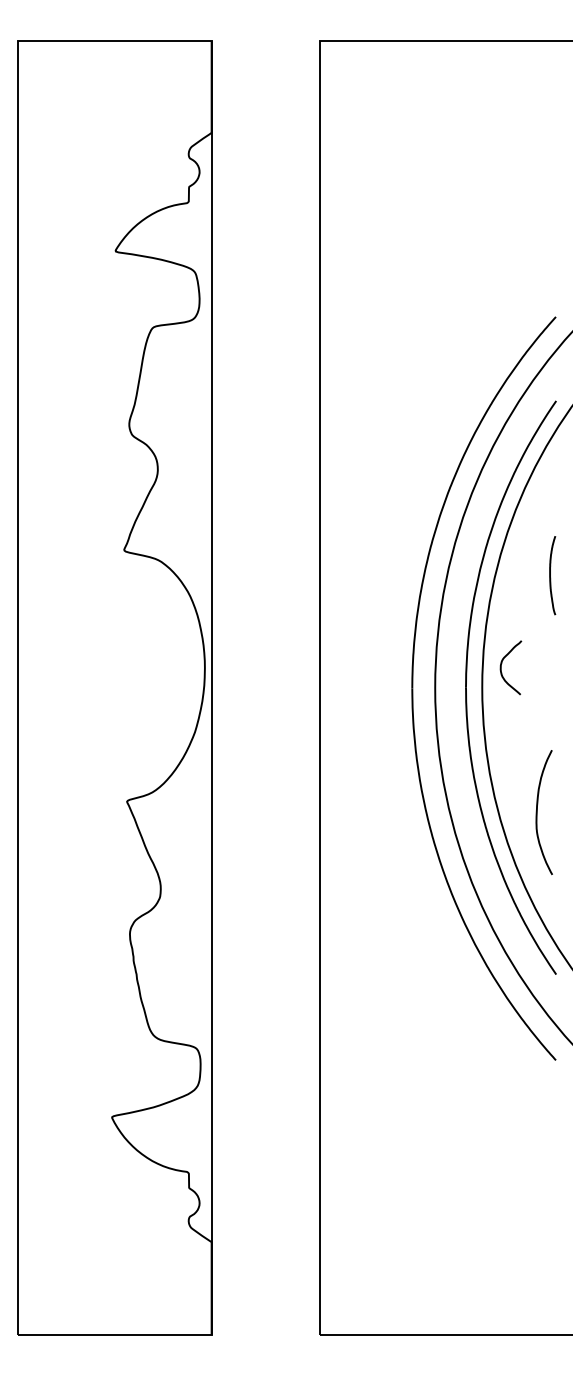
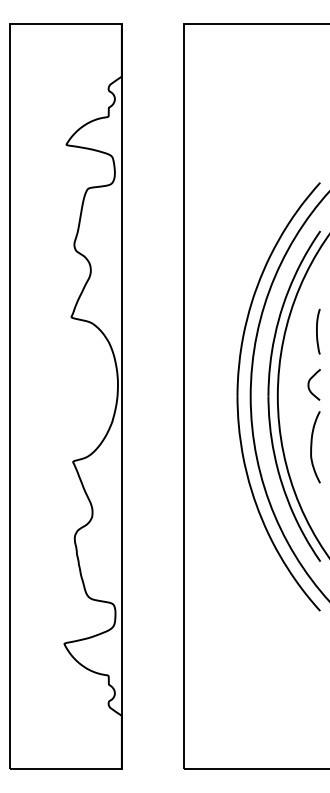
curve: (502, 667) -> (309, 384), moved
curve: (538, 812) -> (312, 447), moved

